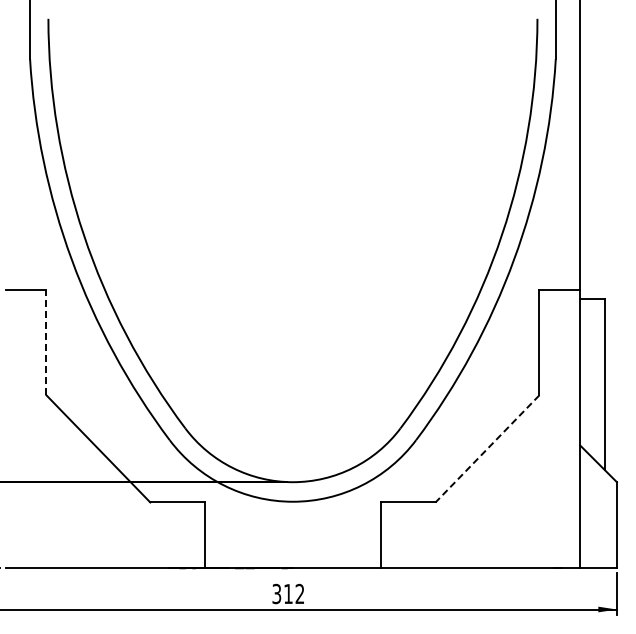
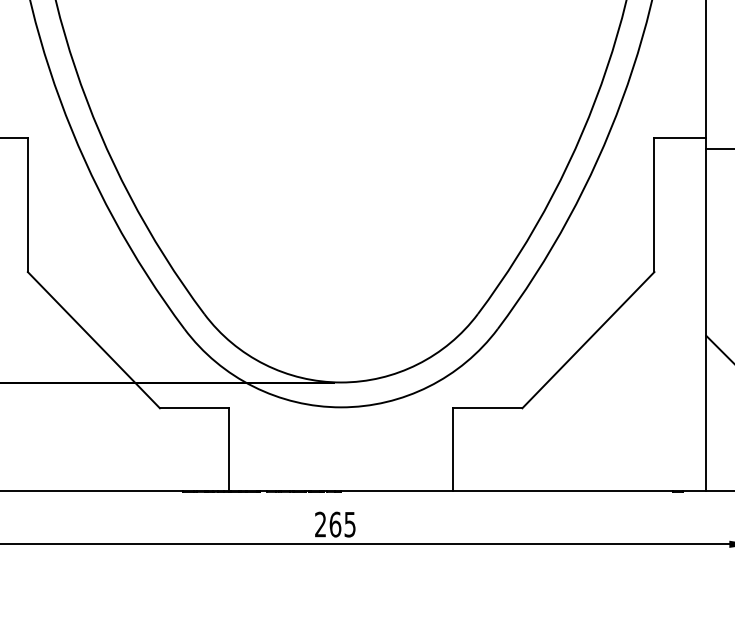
line: (46, 342) -> (27, 204), dashed -> solid
line: (487, 448) -> (588, 339), dashed -> solid
text: (288, 593) -> (335, 523), 312 -> 265

